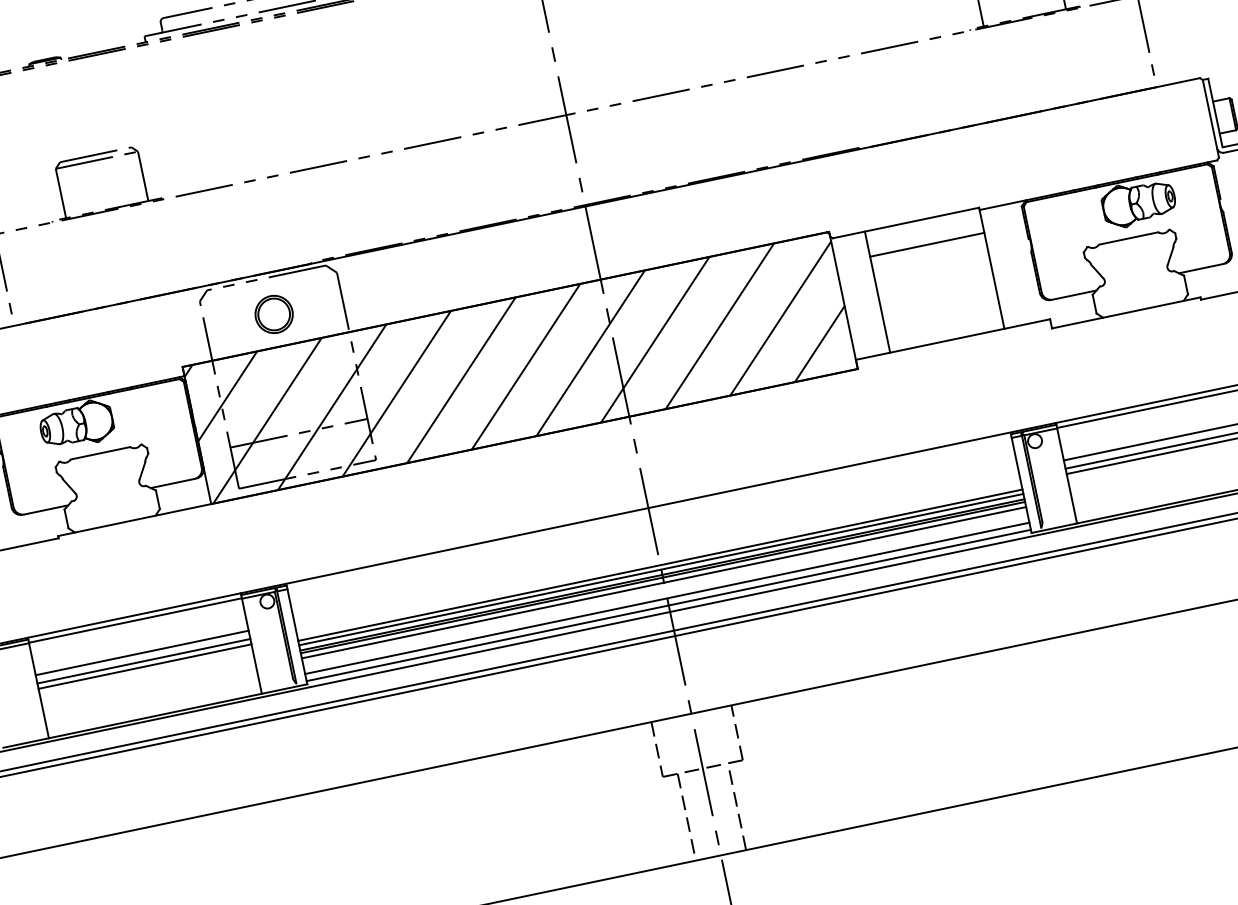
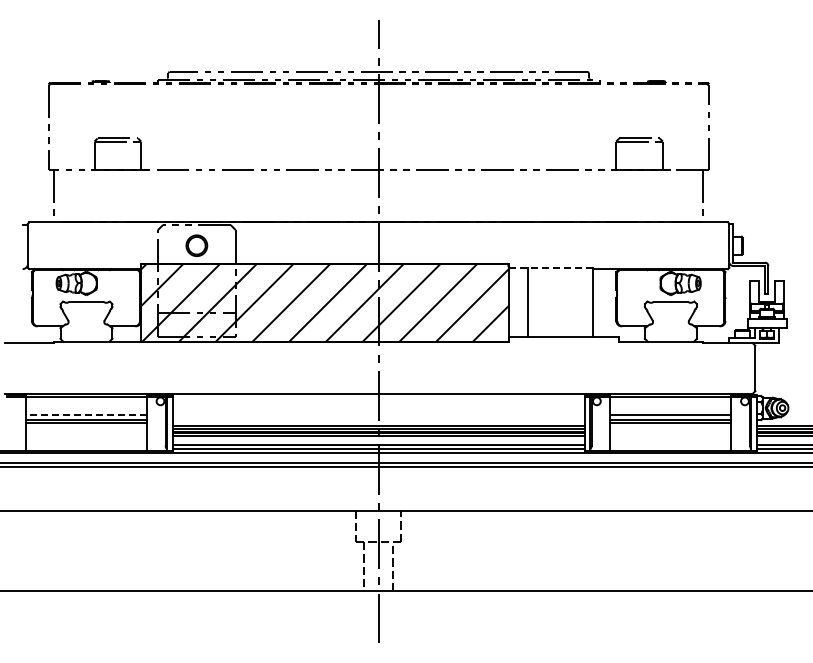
line: (905, 222) -> (551, 267), solid -> dashed
line: (927, 245) -> (560, 282), removed
line: (142, 653) -> (86, 415), solid -> dashed

